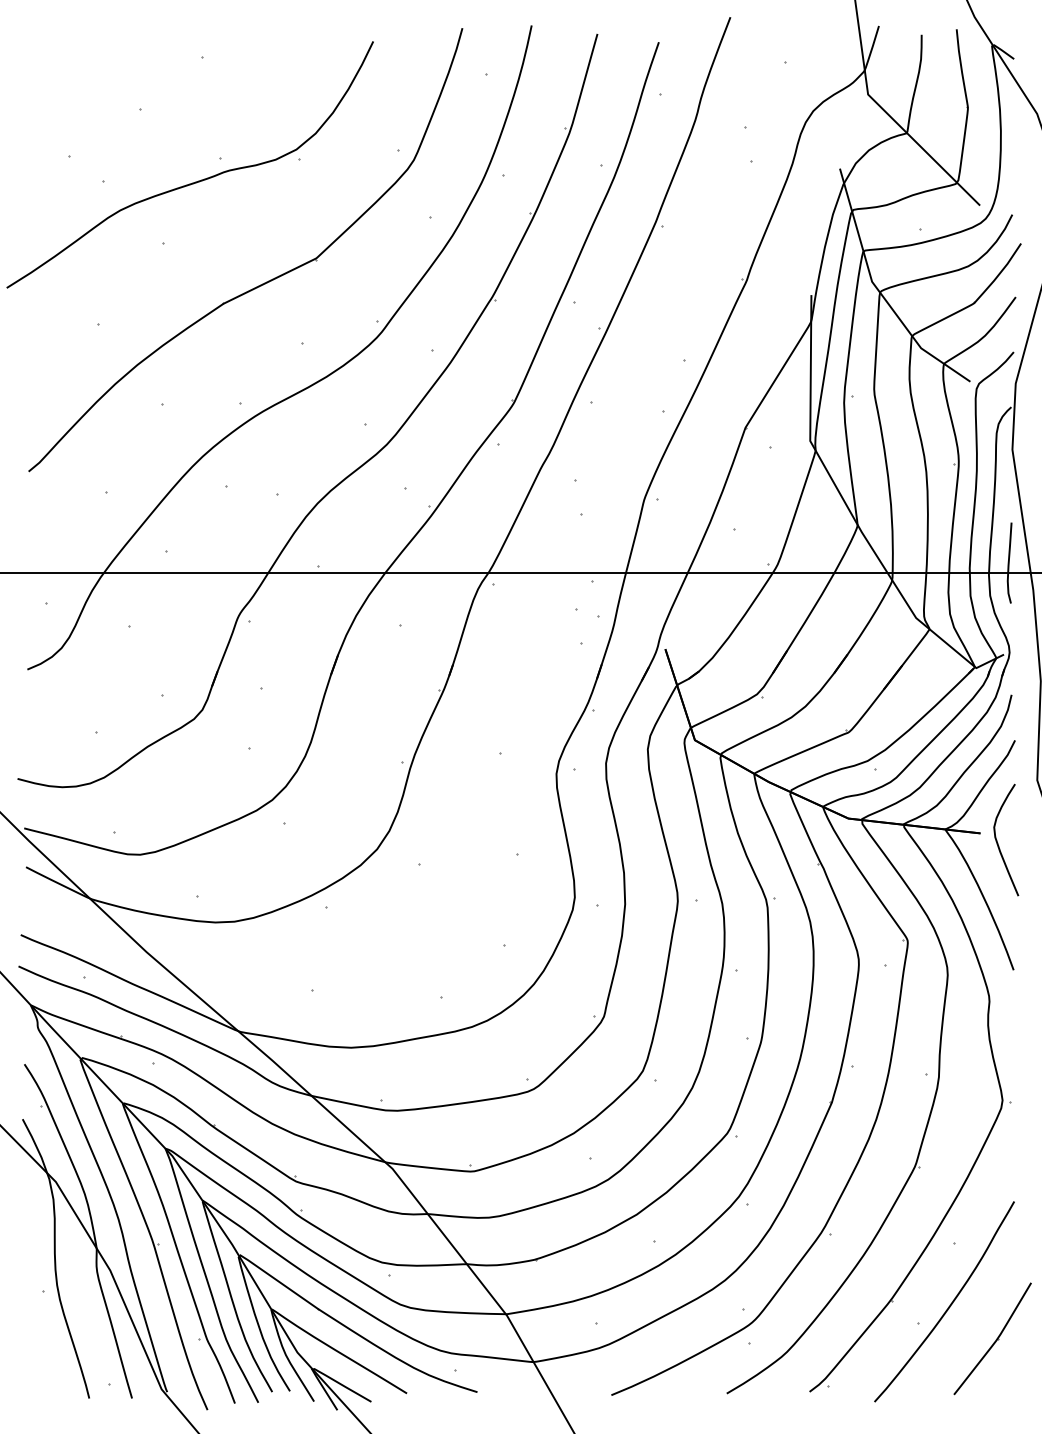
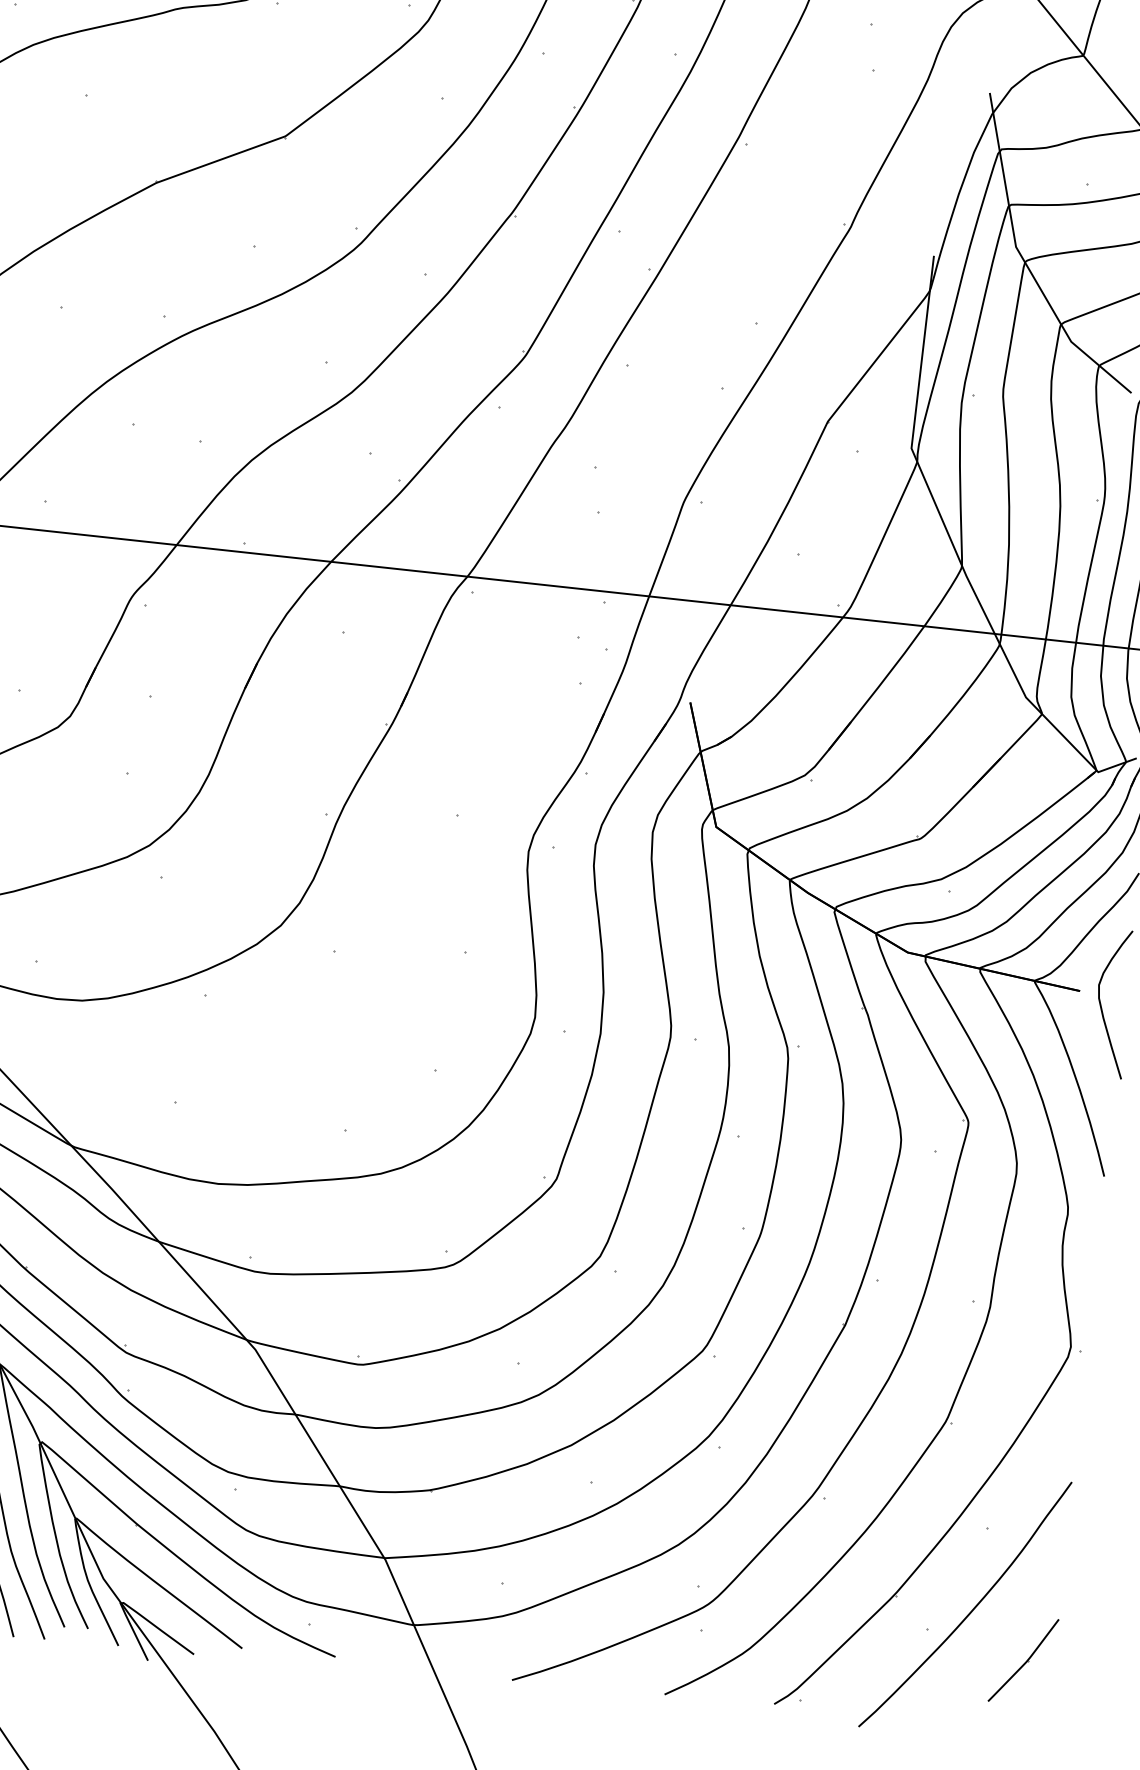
part: (992, 1338) -> (1023, 1659), size x0.6

